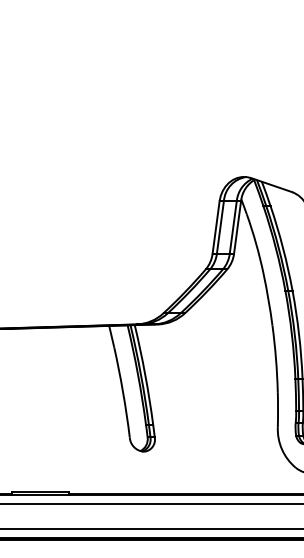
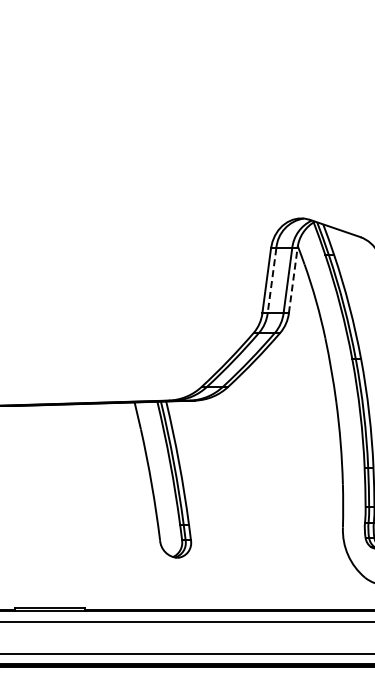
line: (220, 227) -> (272, 280), solid -> dashed
line: (237, 227) -> (293, 280), solid -> dashed

